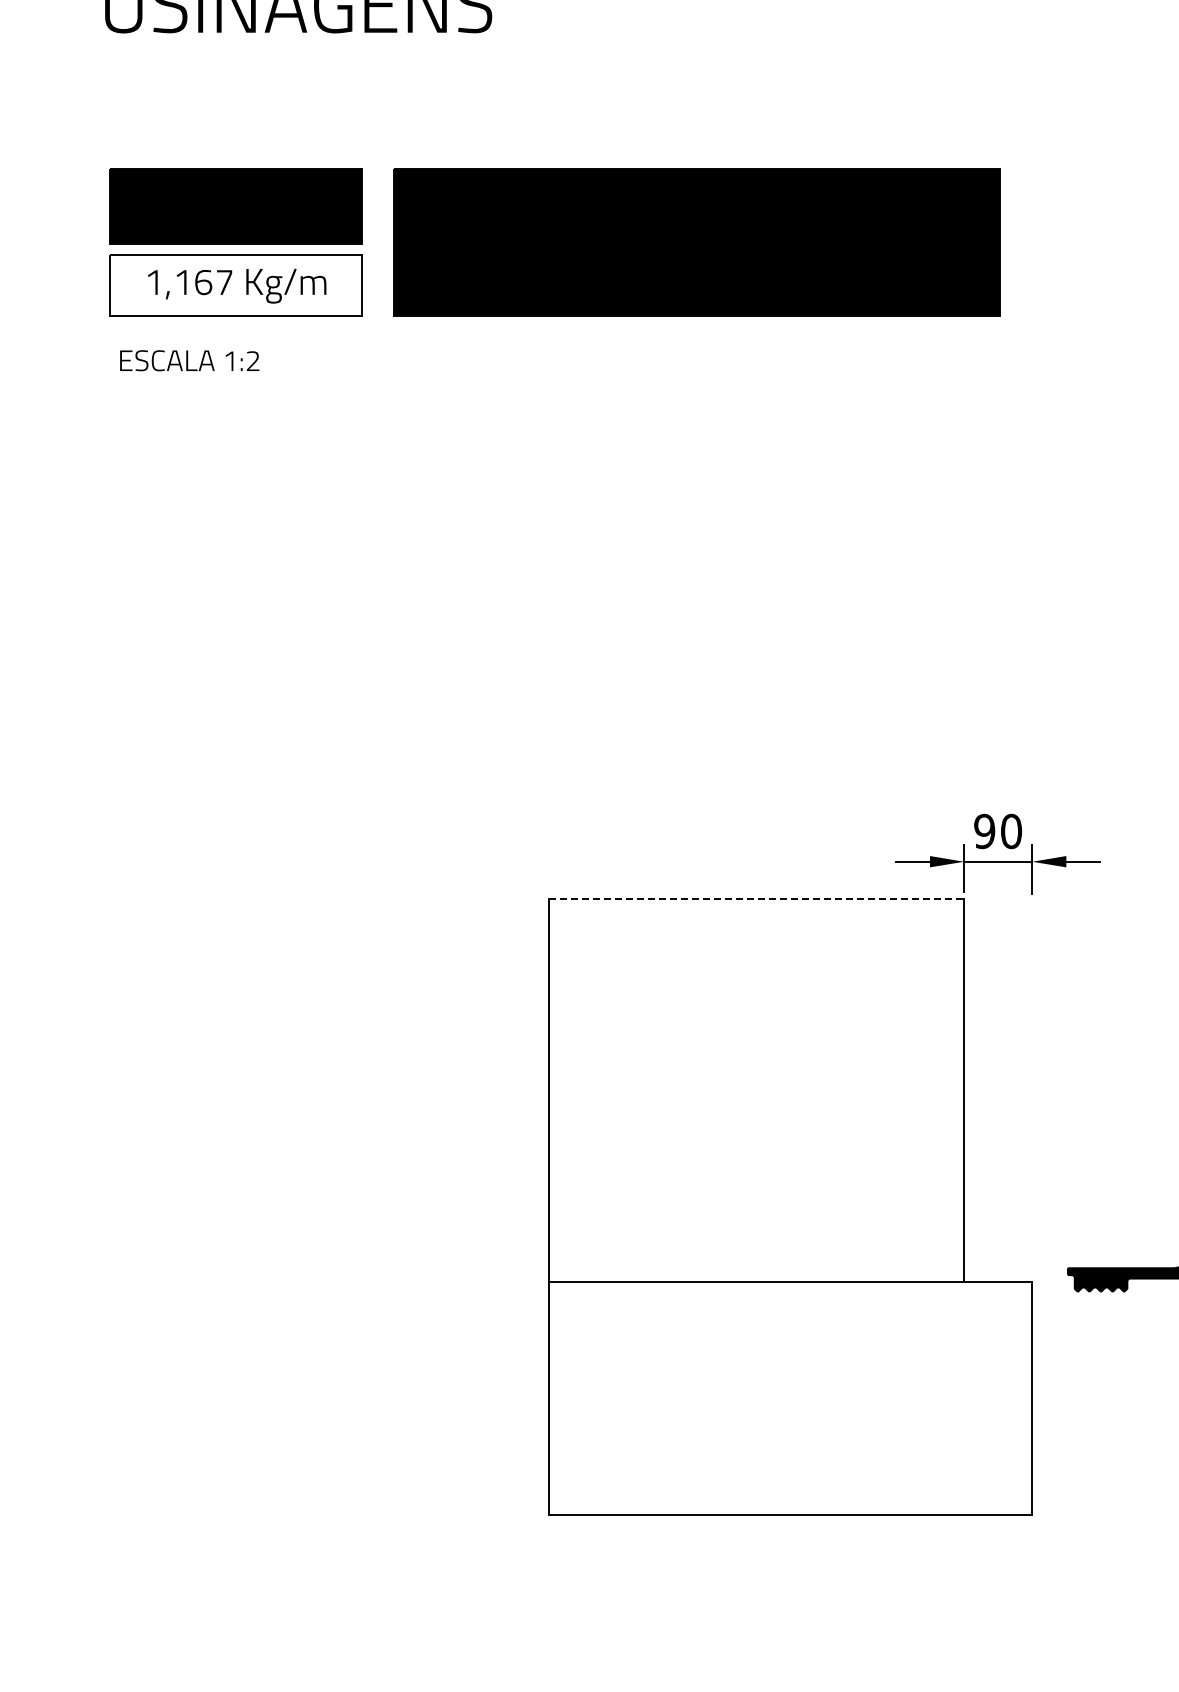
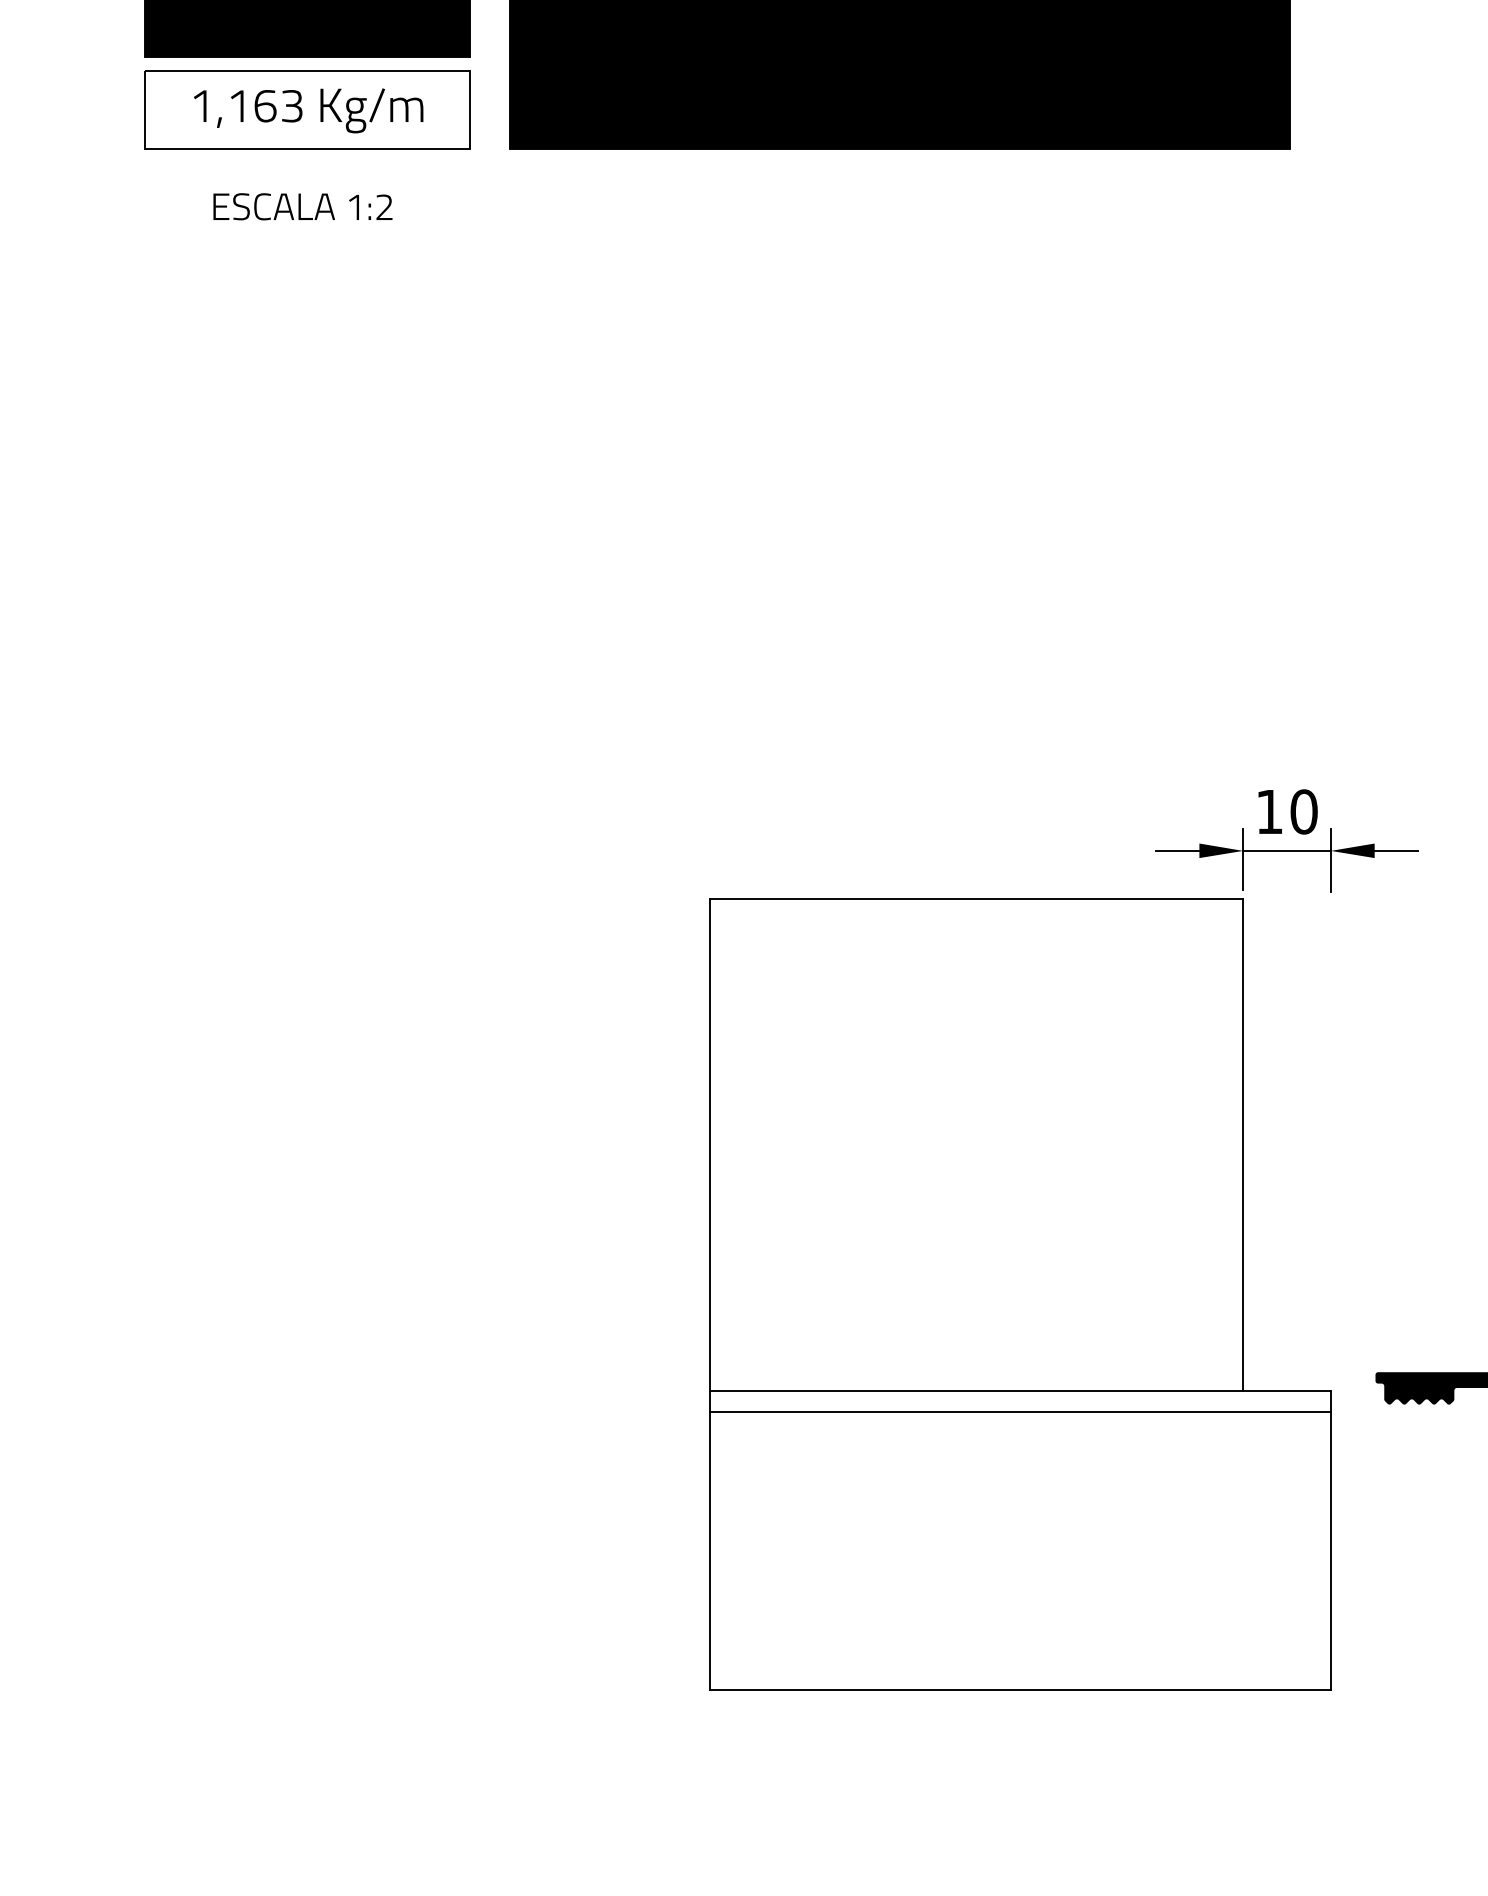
text: (224, 282) -> (292, 106), 1,167 -> 1,163
text: (189, 360) -> (302, 206), moved
text: (984, 831) -> (1269, 811), 90 -> 10
line: (757, 899) -> (977, 899), dashed -> solid
line: (790, 1297) -> (1020, 1411), added

